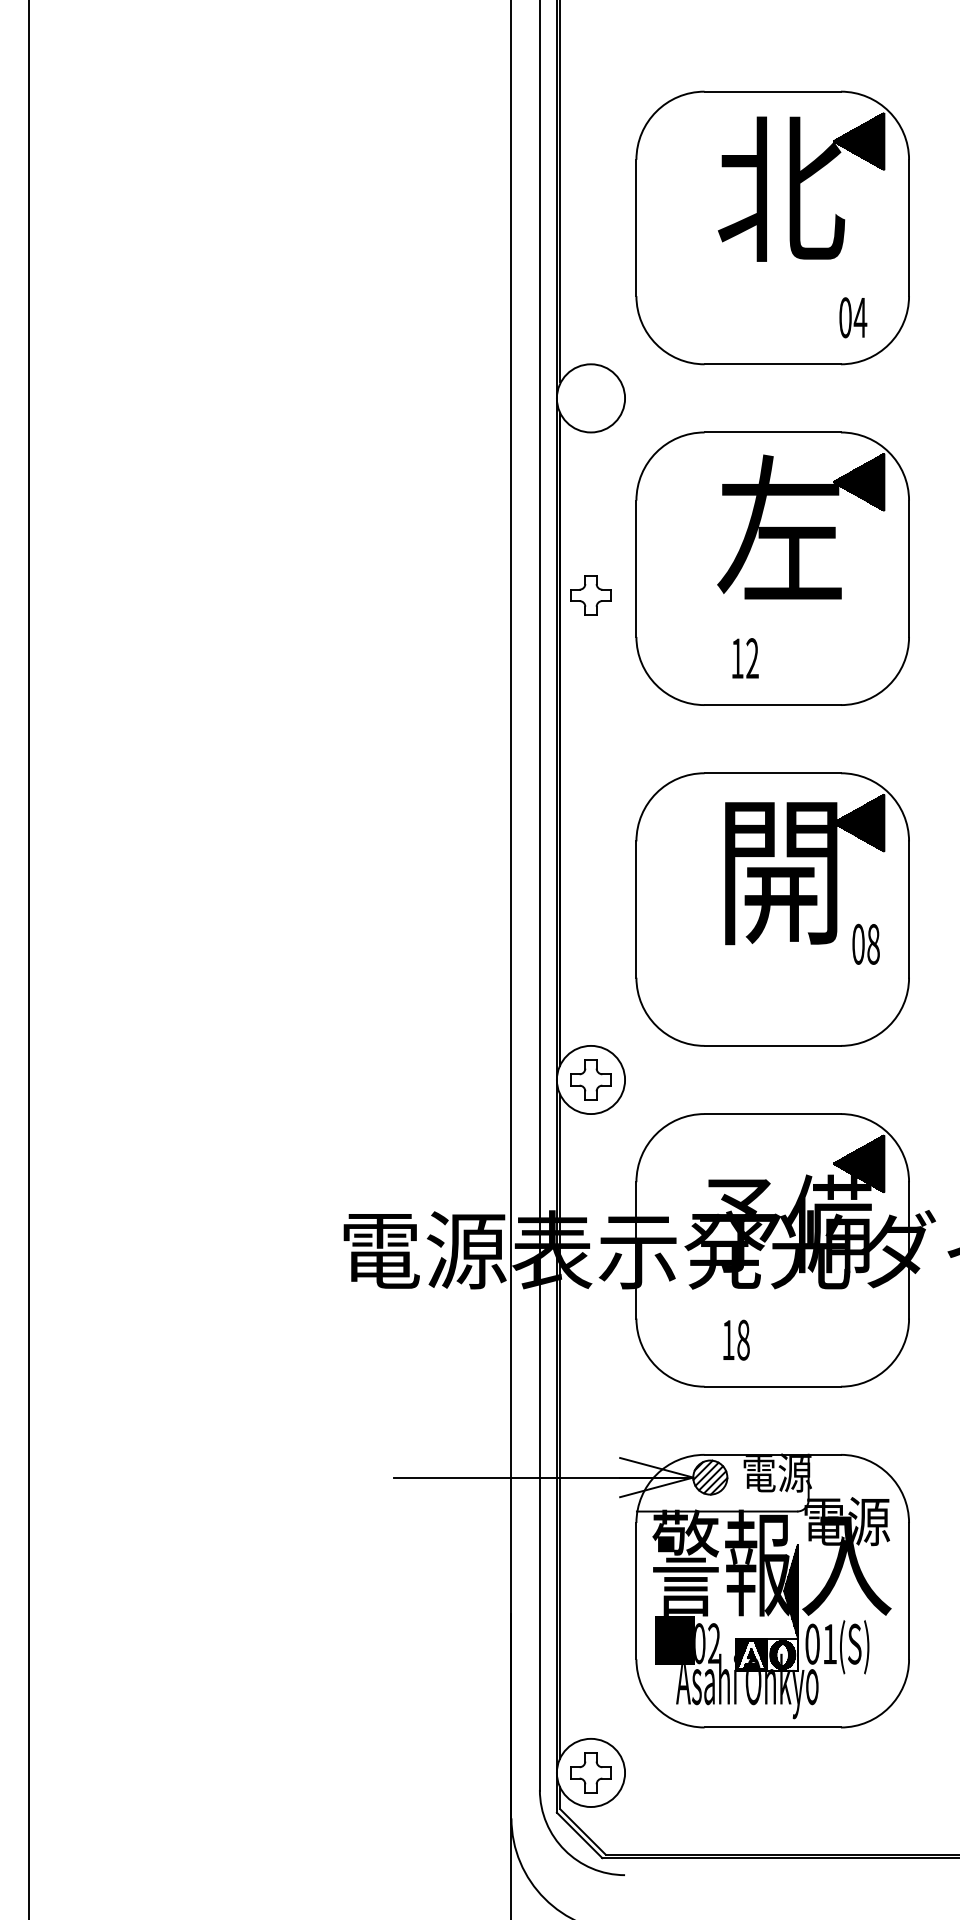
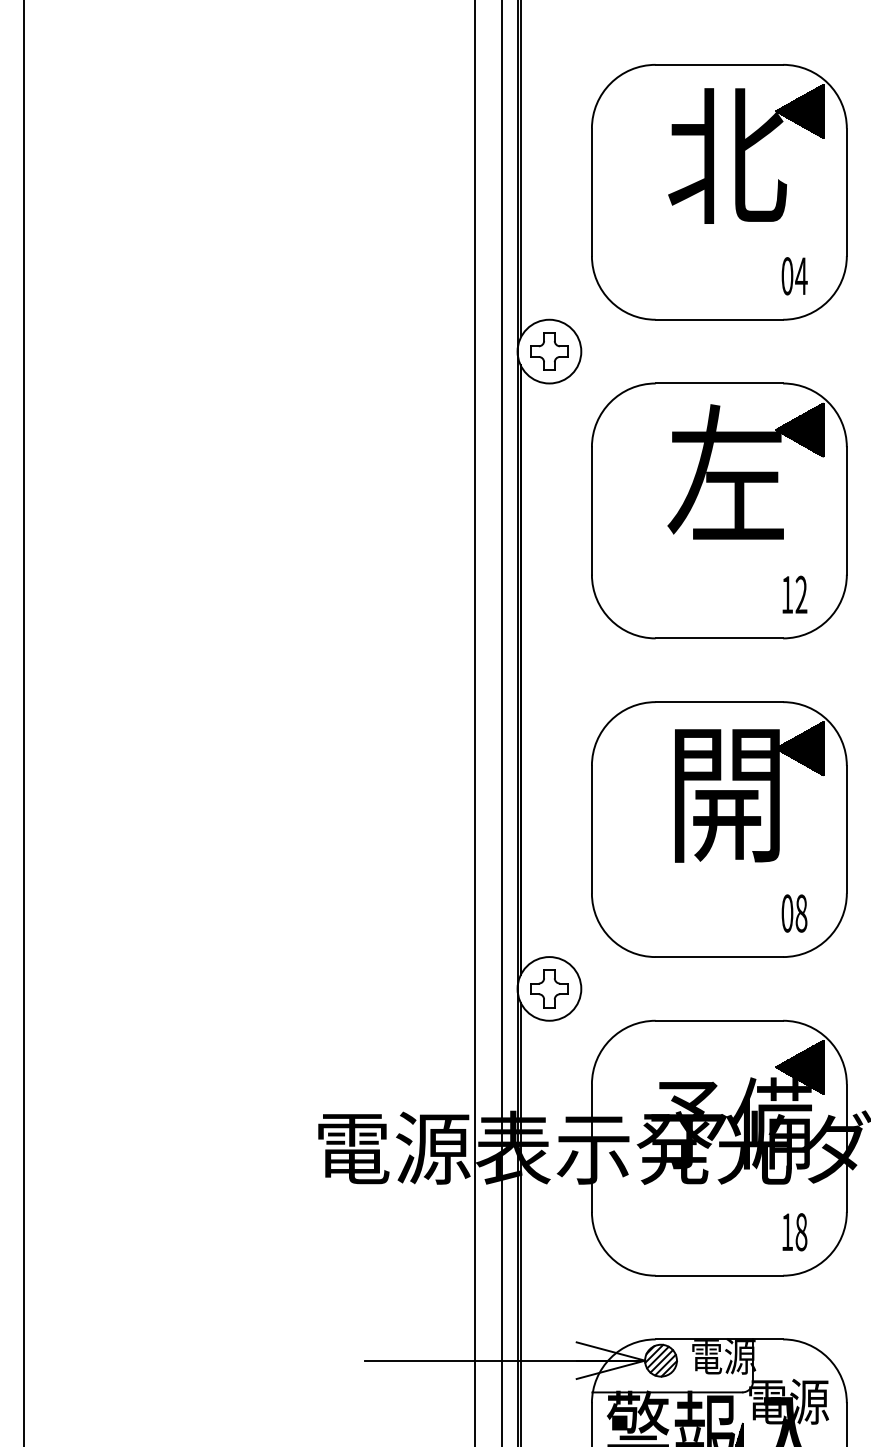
part: (590, 595) -> (548, 351), moved
text: (745, 658) -> (794, 594), moved
text: (865, 943) -> (793, 912), moved
text: (736, 1339) -> (794, 1231), moved

